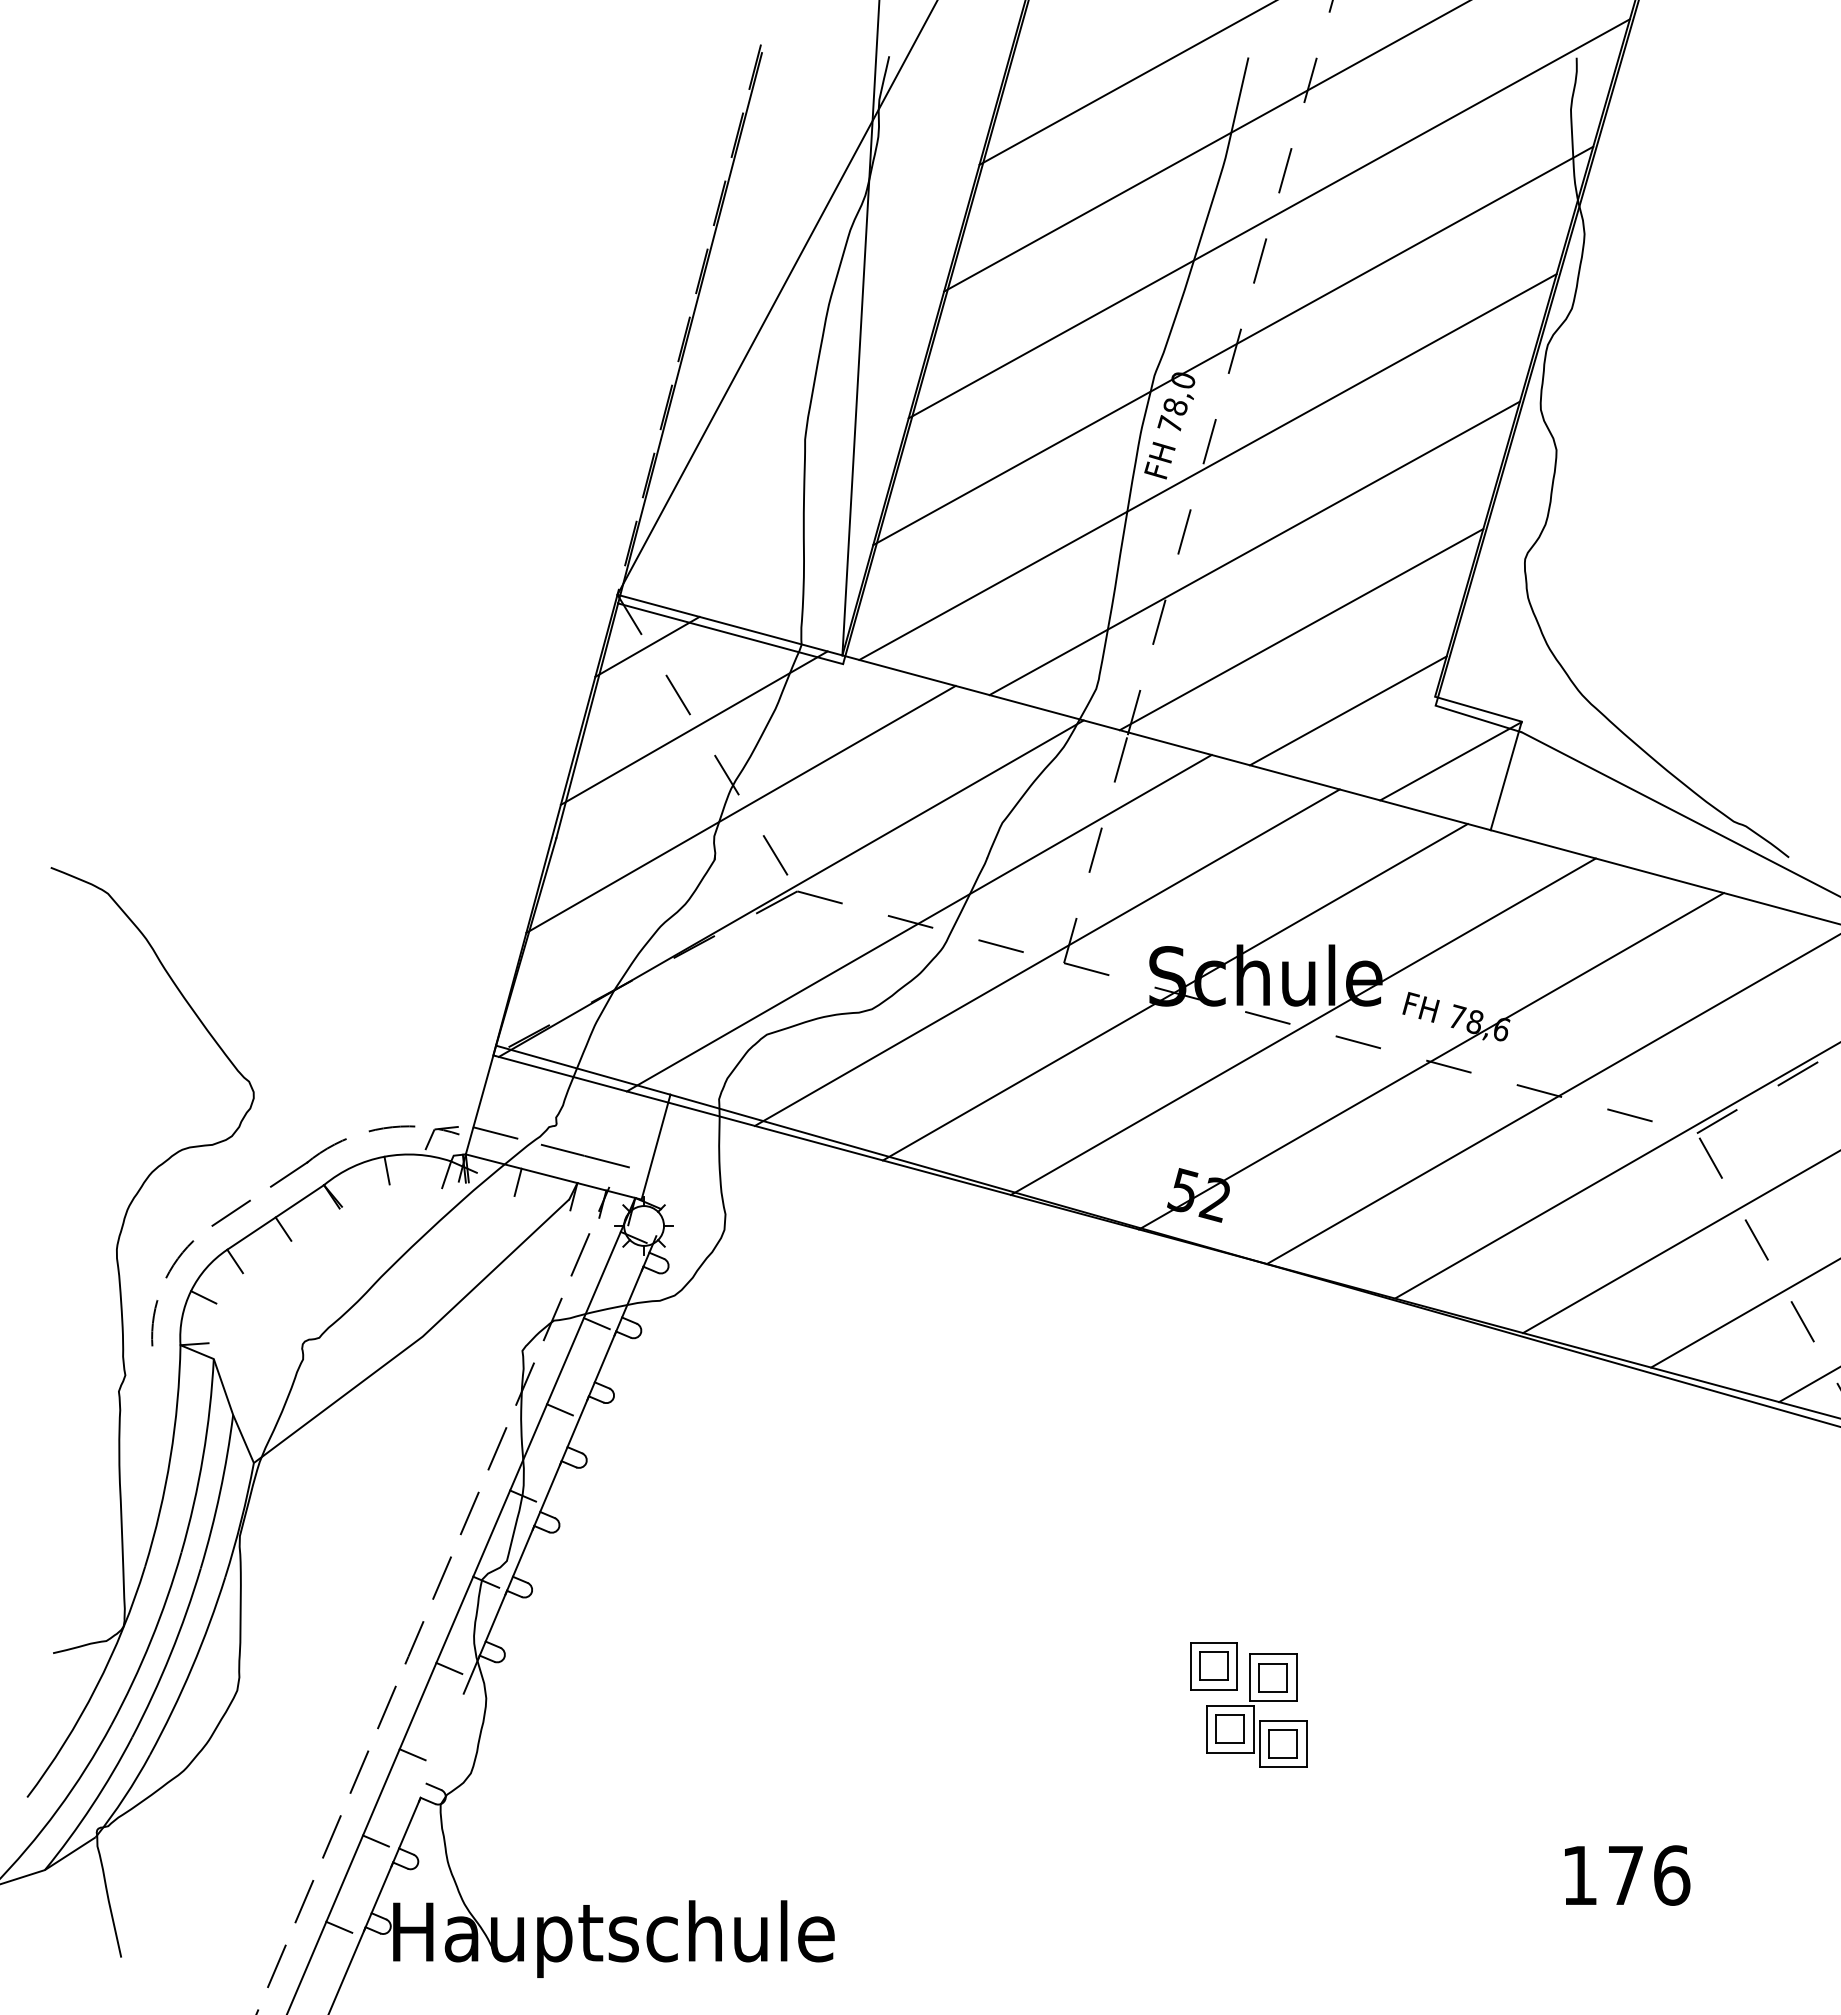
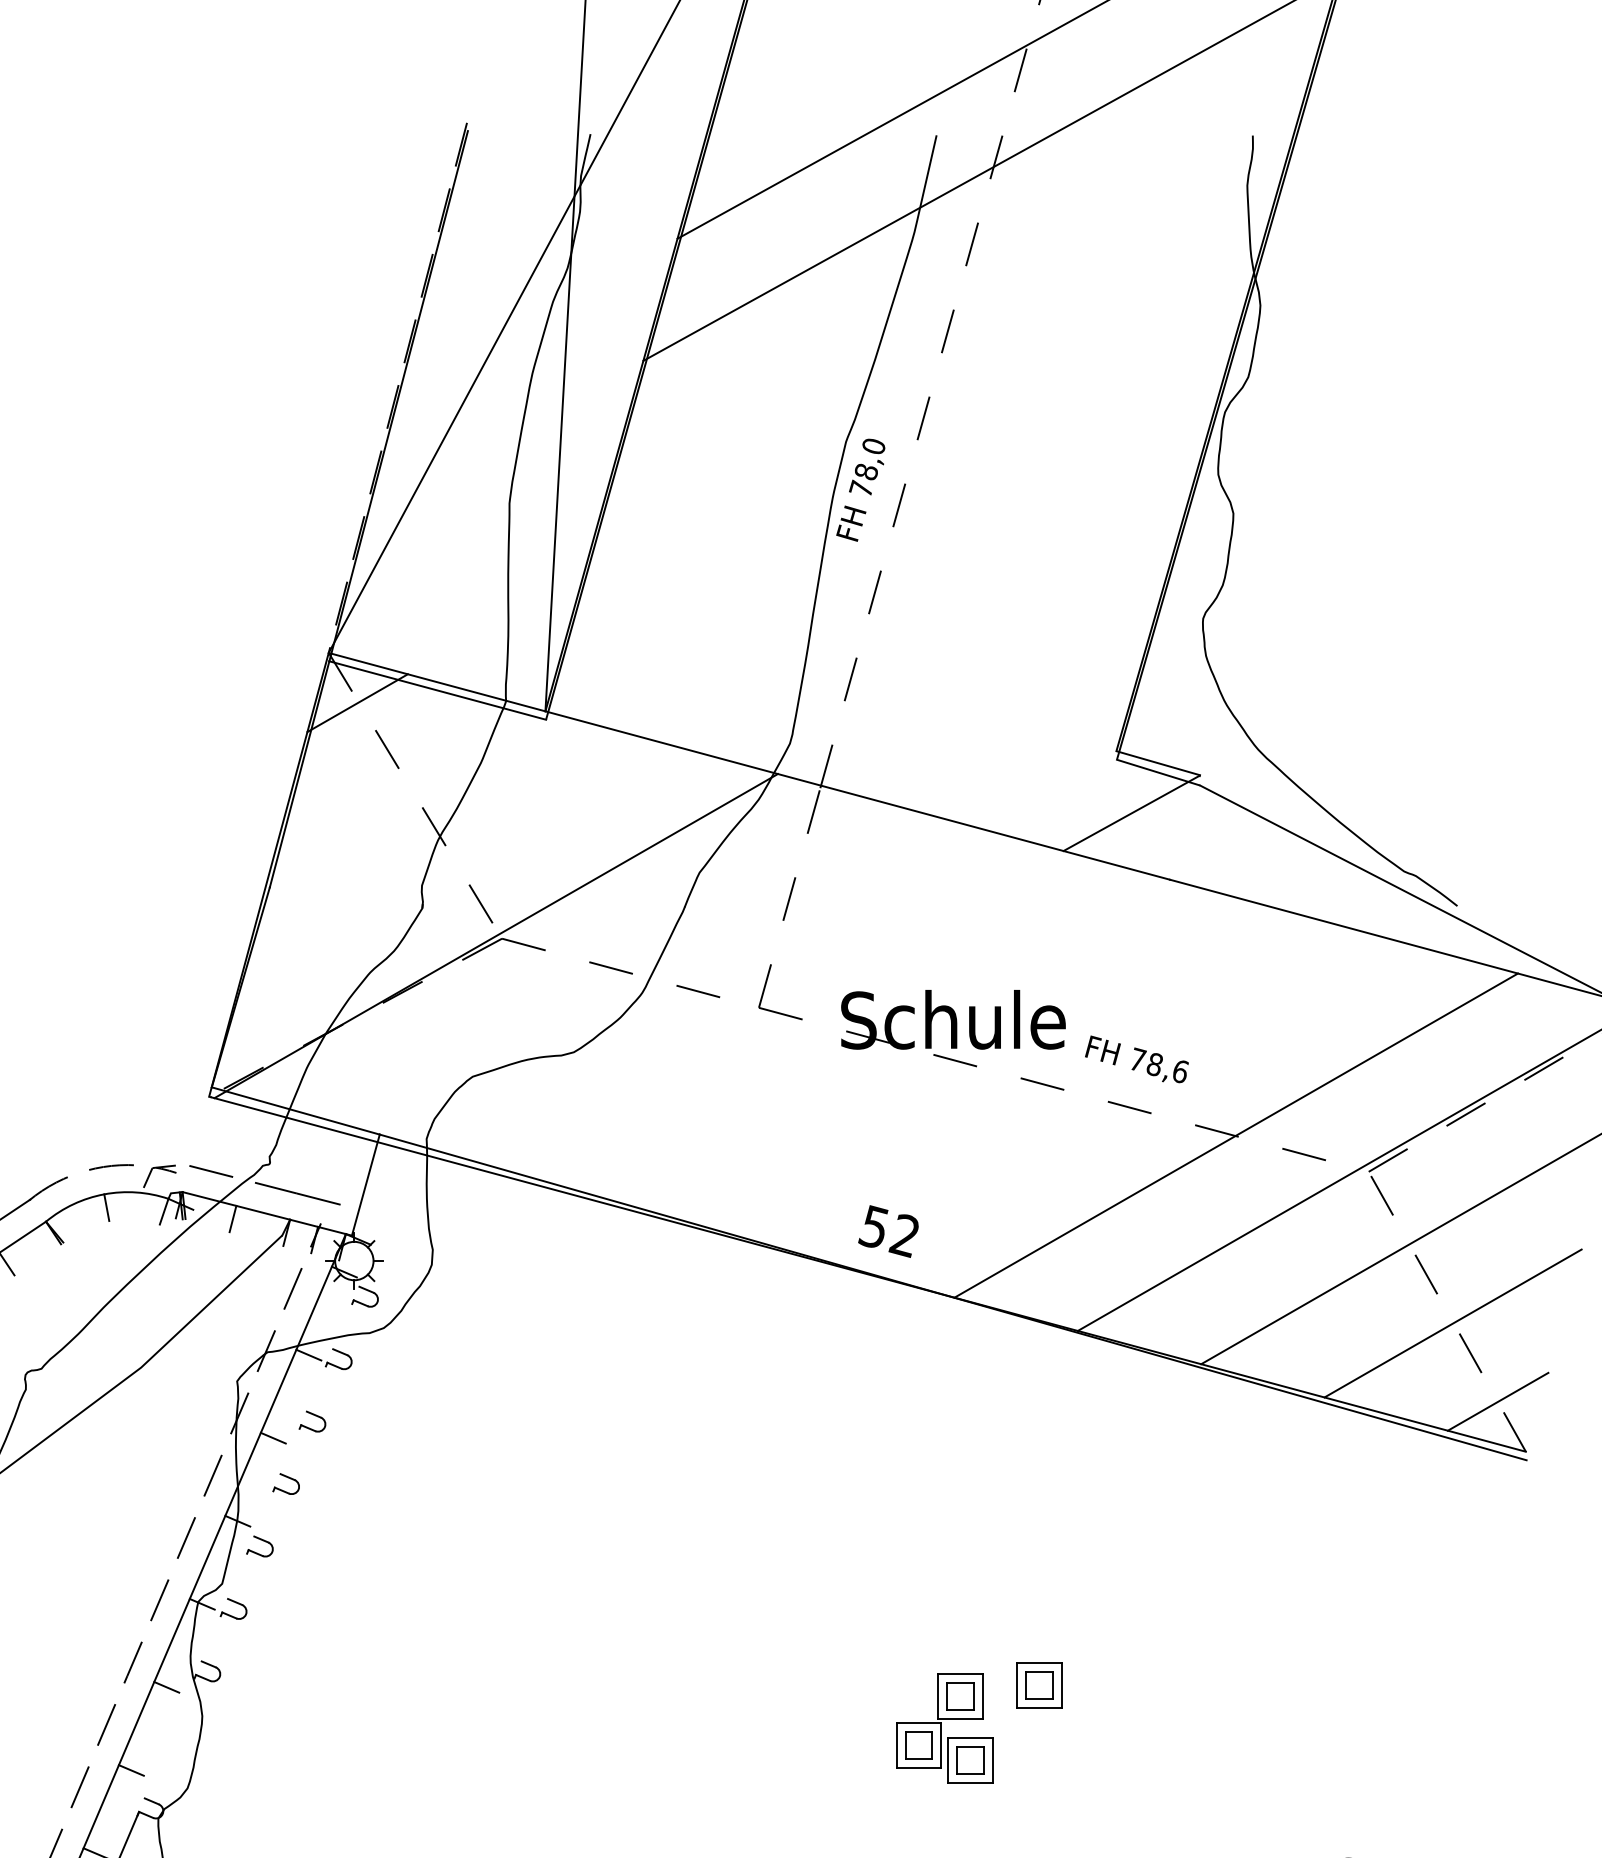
line: (1268, 218) -> (955, 290), removed
line: (1233, 345) -> (922, 412), removed
line: (1207, 466) -> (897, 529), removed
line: (1254, 548) -> (942, 608), removed
line: (1301, 629) -> (987, 686), removed
line: (1348, 710) -> (1032, 764), removed
line: (693, 727) -> (401, 780), removed
line: (1505, 776) -> (1184, 828), removed
line: (740, 808) -> (447, 858), removed
line: (918, 922) -> (618, 968), removed
line: (1046, 957) -> (742, 1002), removed
line: (1174, 992) -> (865, 1036), removed
line: (1303, 1026) -> (989, 1068), removed
line: (1431, 1061) -> (1112, 1102), removed
line: (480, 1099) -> (196, 1139), removed
line: (559, 1464) -> (272, 1490), removed
part: (1213, 1666) -> (1038, 1685), moved

